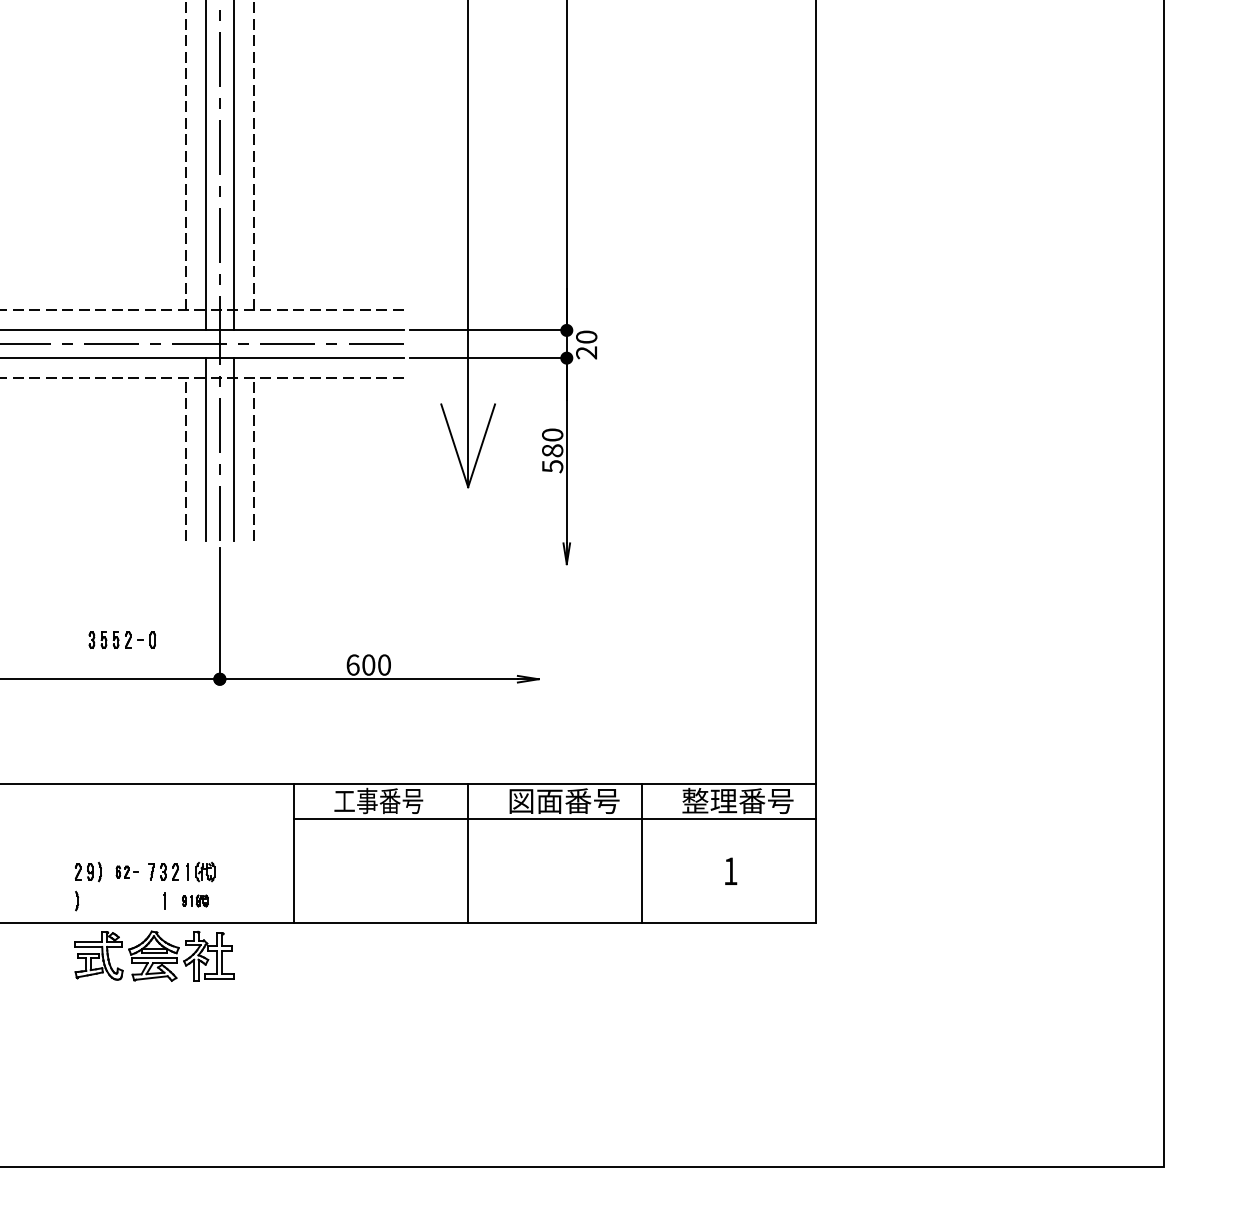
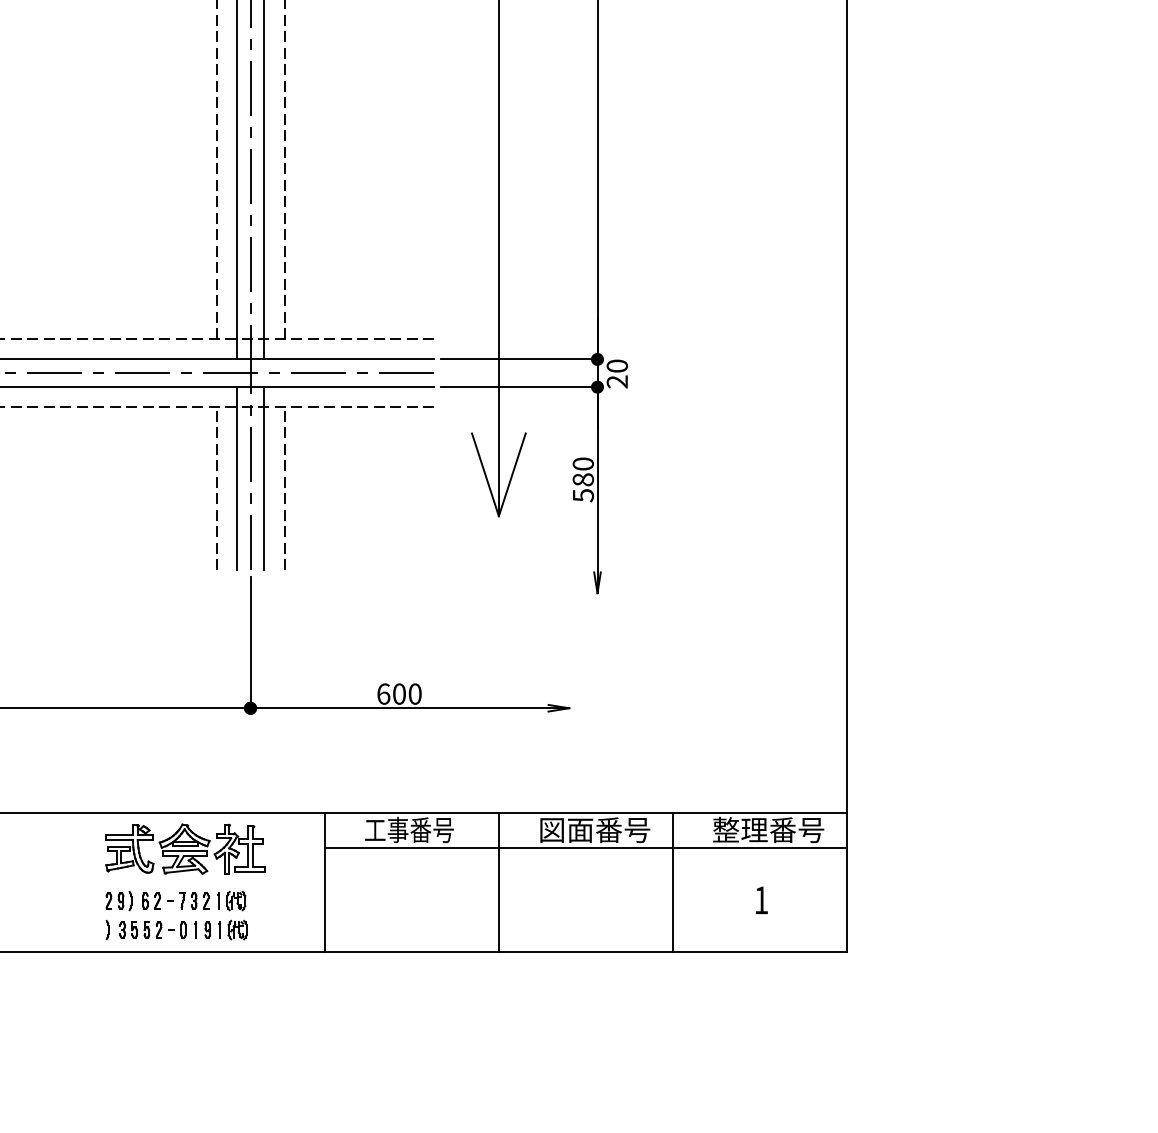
part: (121, 639) -> (152, 929), moved
part: (126, 871) -> (157, 900), size x1.43
part: (195, 900) -> (226, 929), size x1.67
part: (154, 955) -> (185, 848), moved

